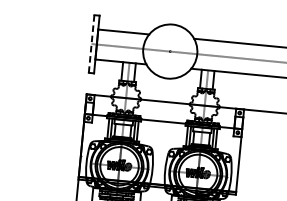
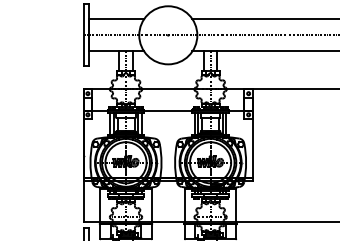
line: (91, 44) -> (83, 35), dashed -> solid

